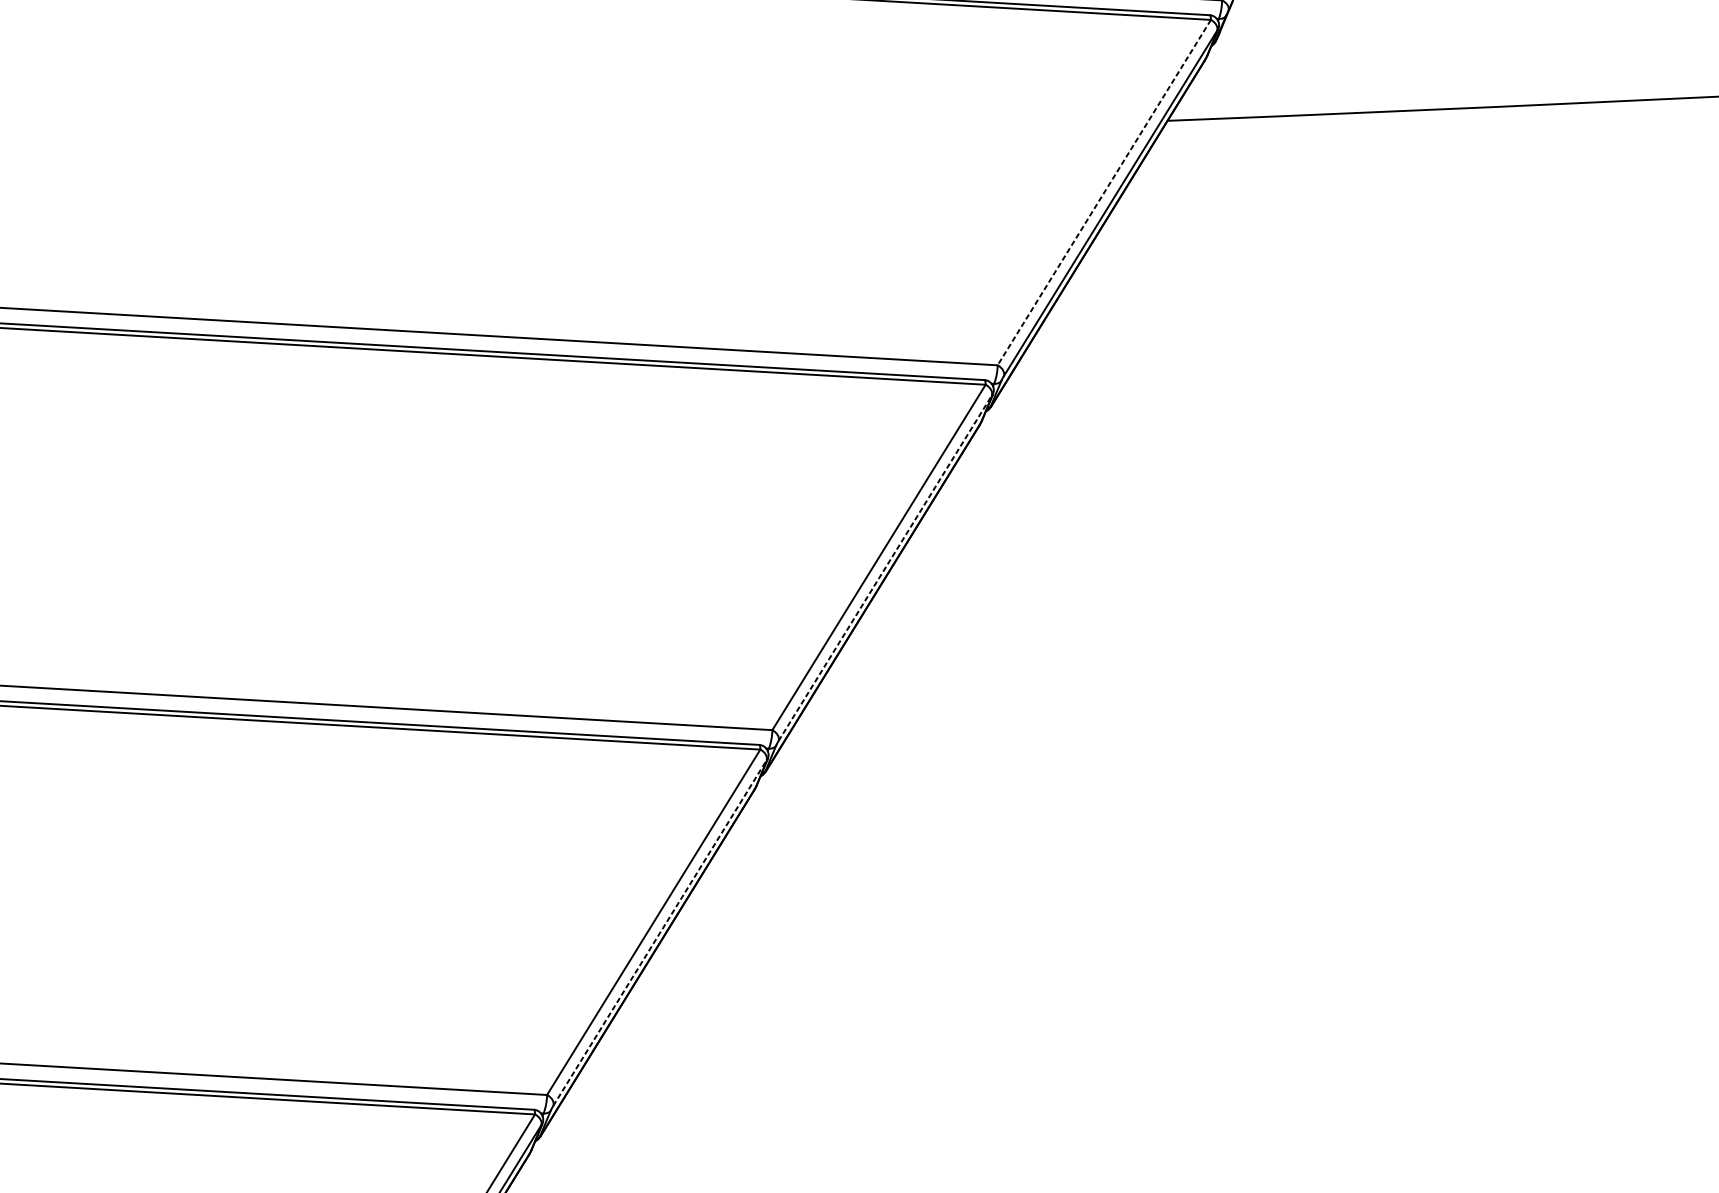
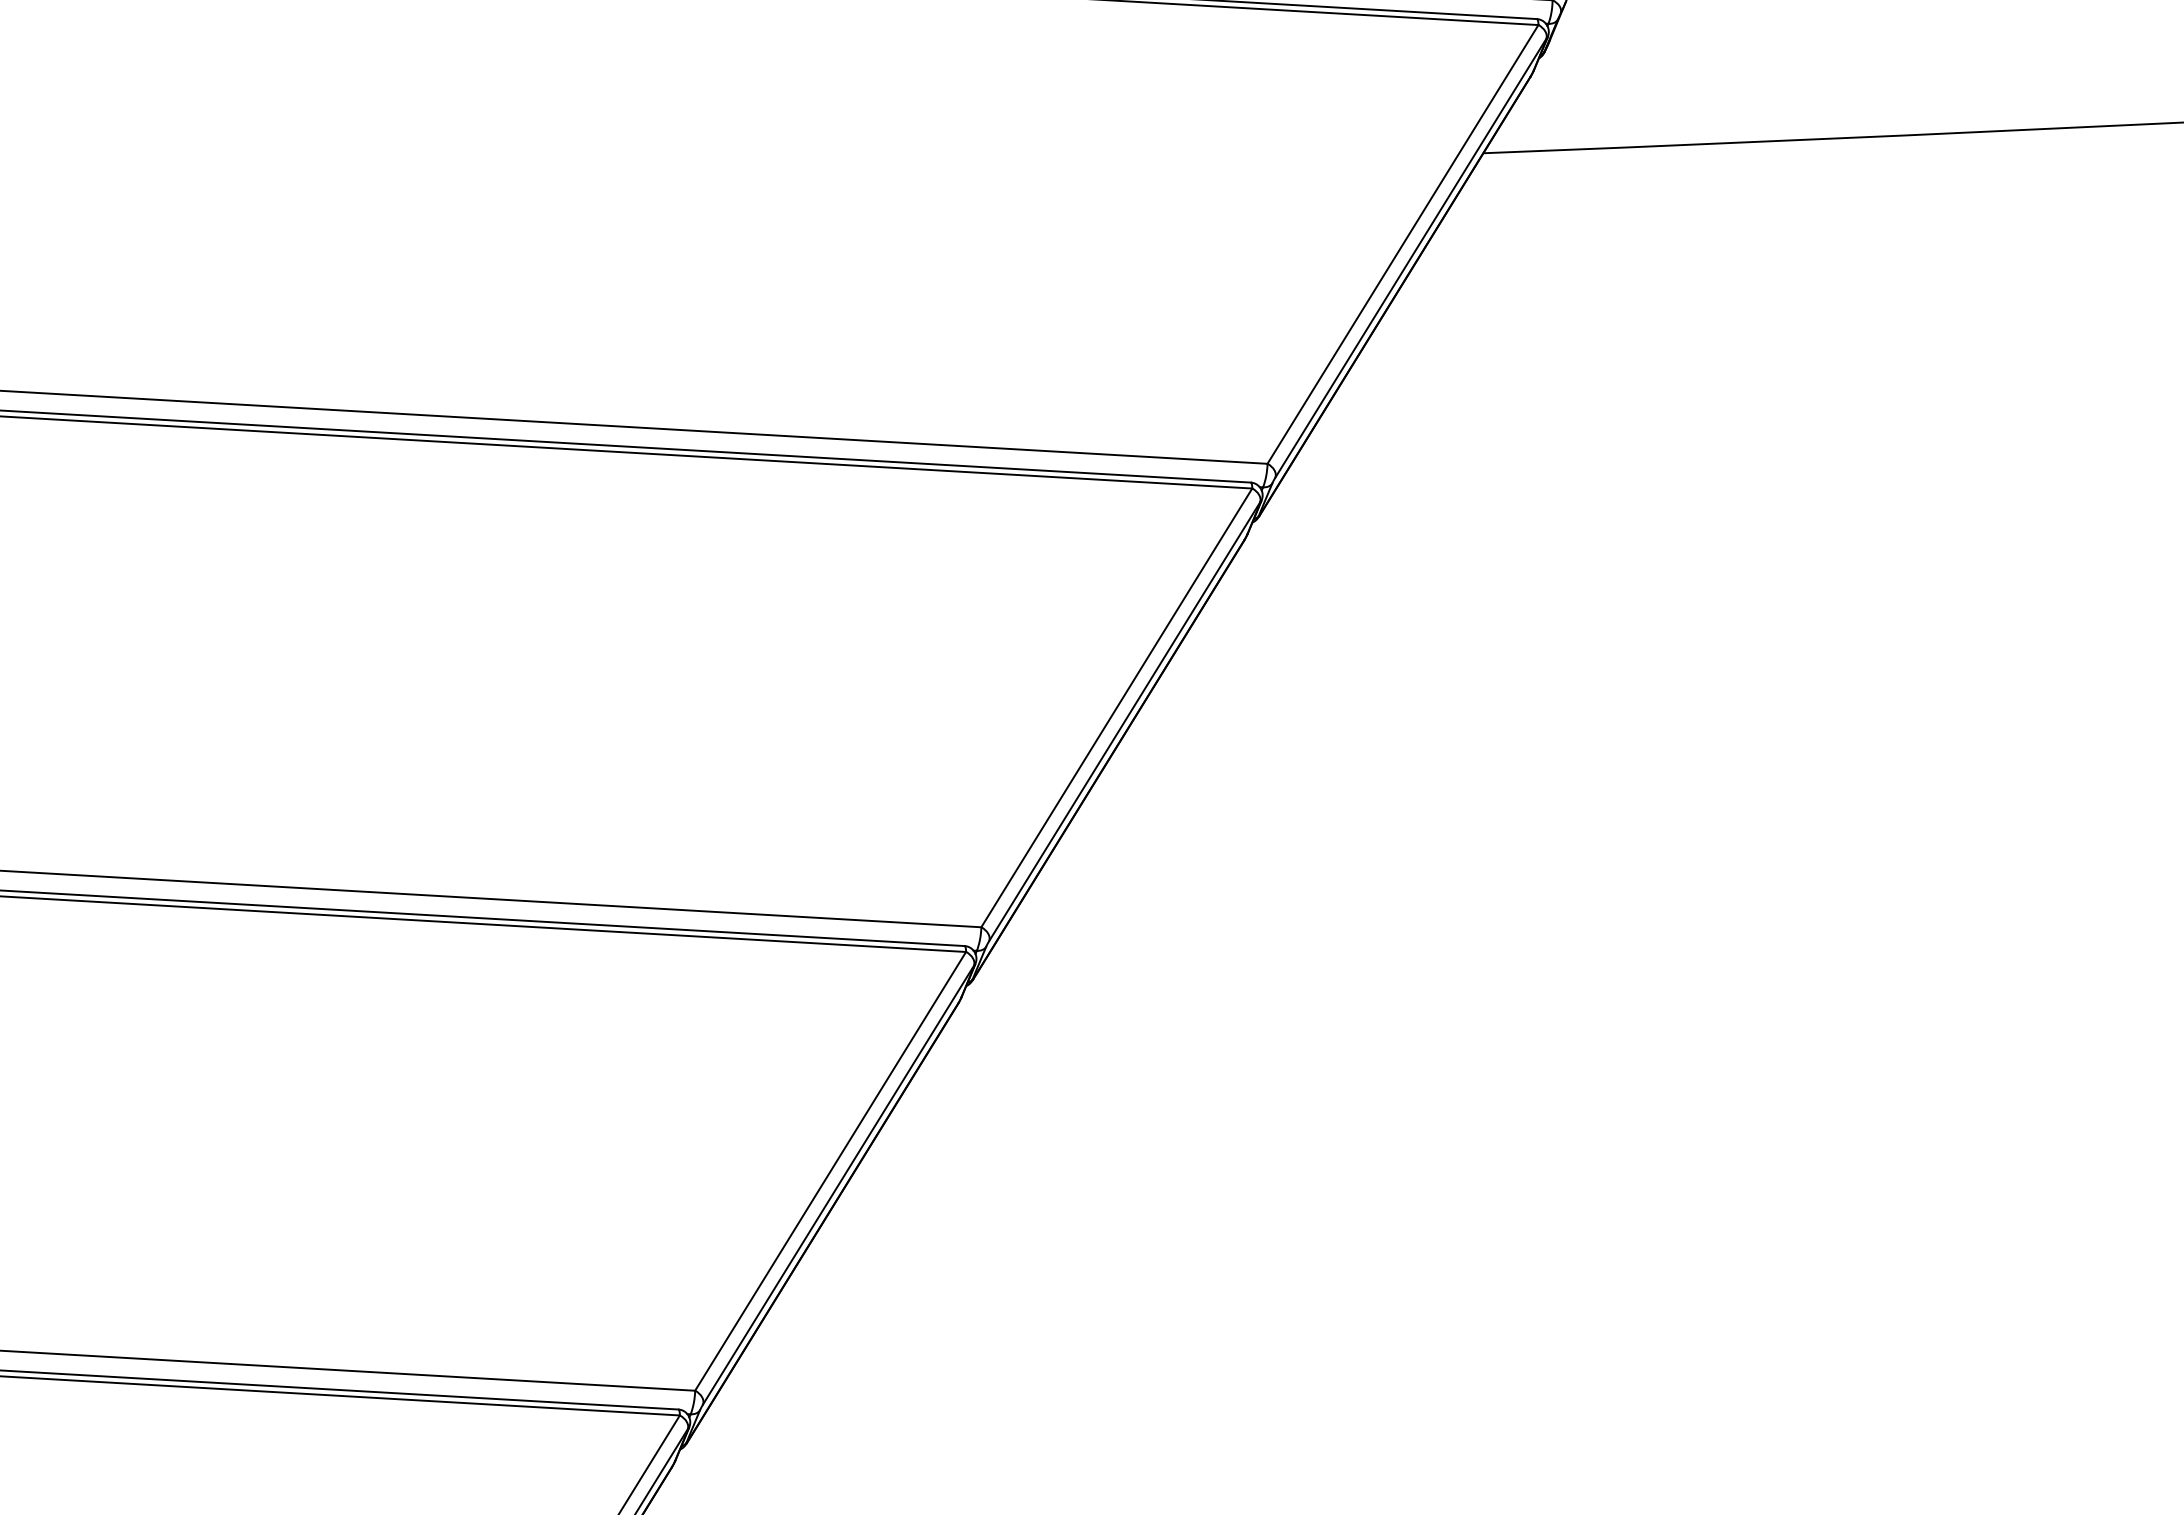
line: (1103, 192) -> (1402, 244), dashed -> solid
line: (885, 568) -> (1124, 721), dashed -> solid
line: (659, 933) -> (838, 1185), dashed -> solid

